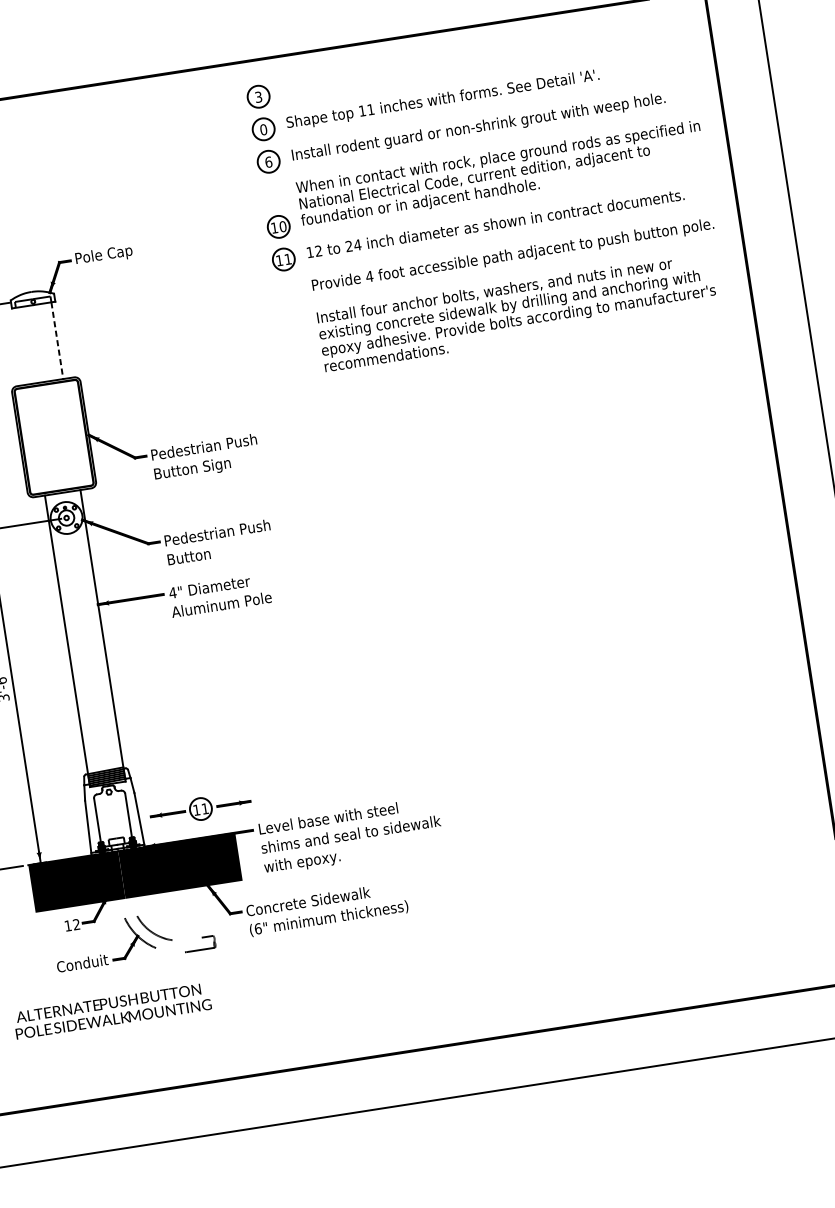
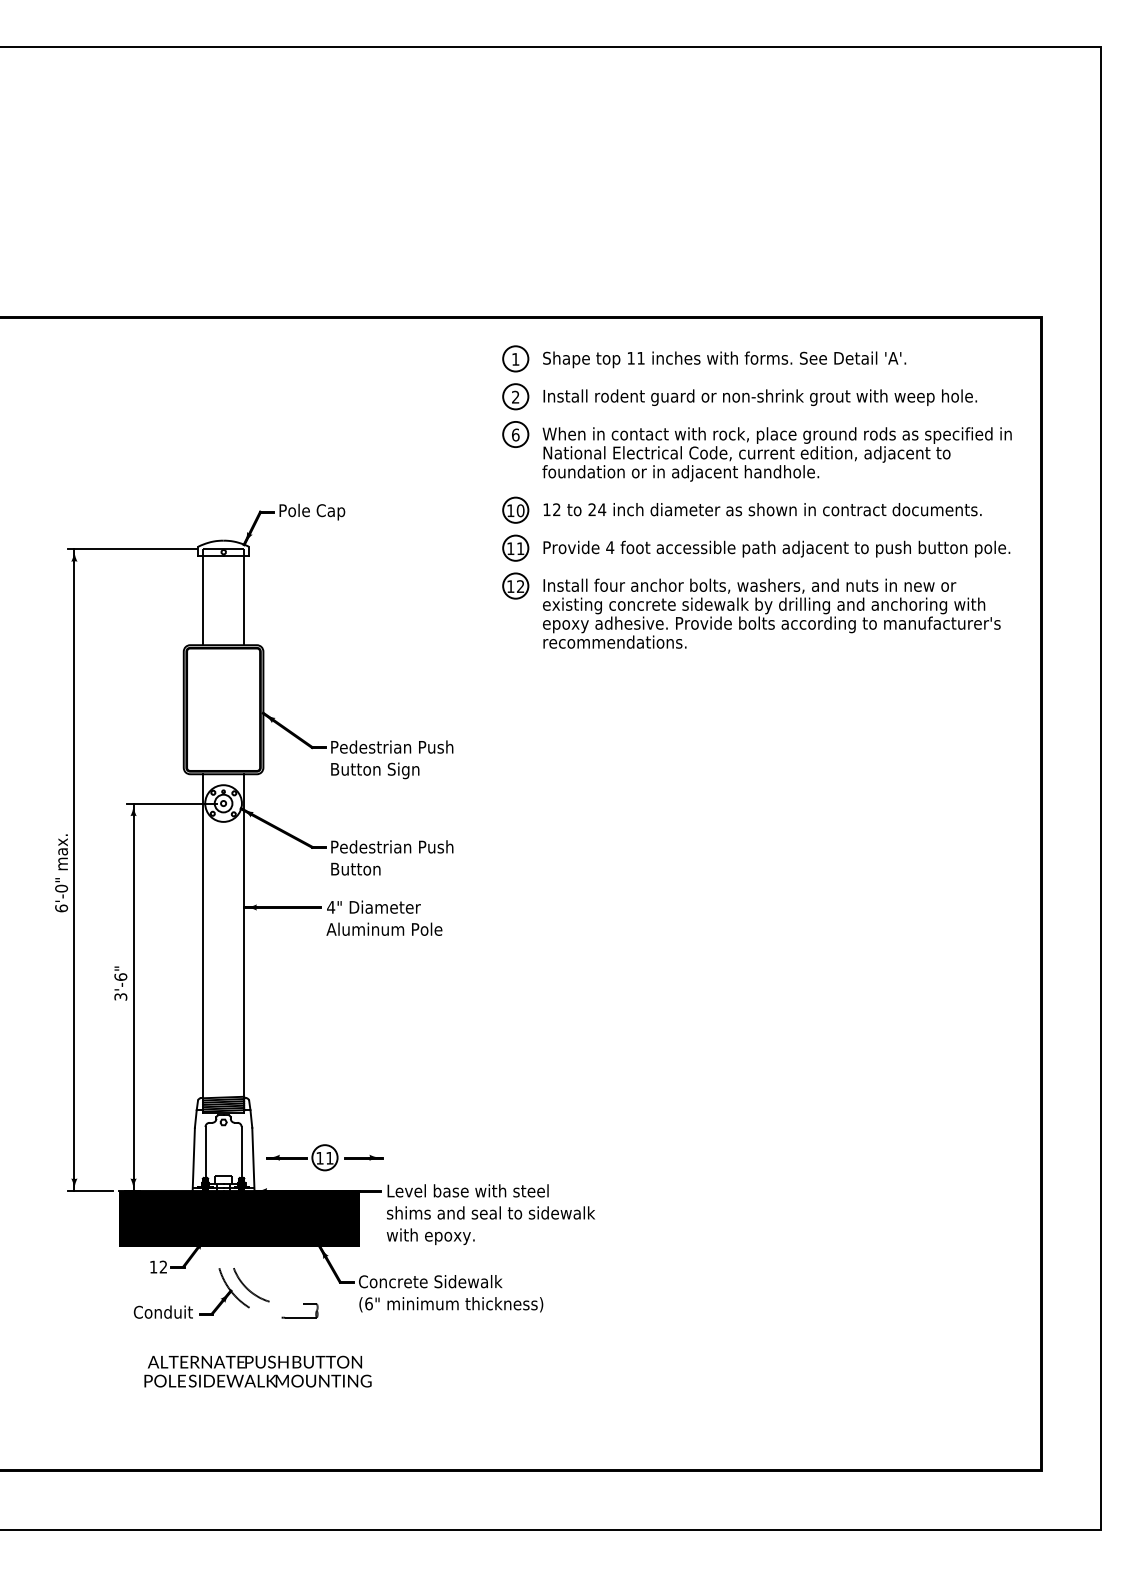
text: (258, 97) -> (515, 359), 3 -> 1
text: (263, 129) -> (515, 396), 0 -> 2
text: (506, 213) -> (776, 499), moved
part: (288, 291) -> (515, 585), added
line: (57, 340) -> (244, 600), dashed -> solid
line: (21, 346) -> (202, 600), added
text: (112, 1011) -> (257, 1371), moved

